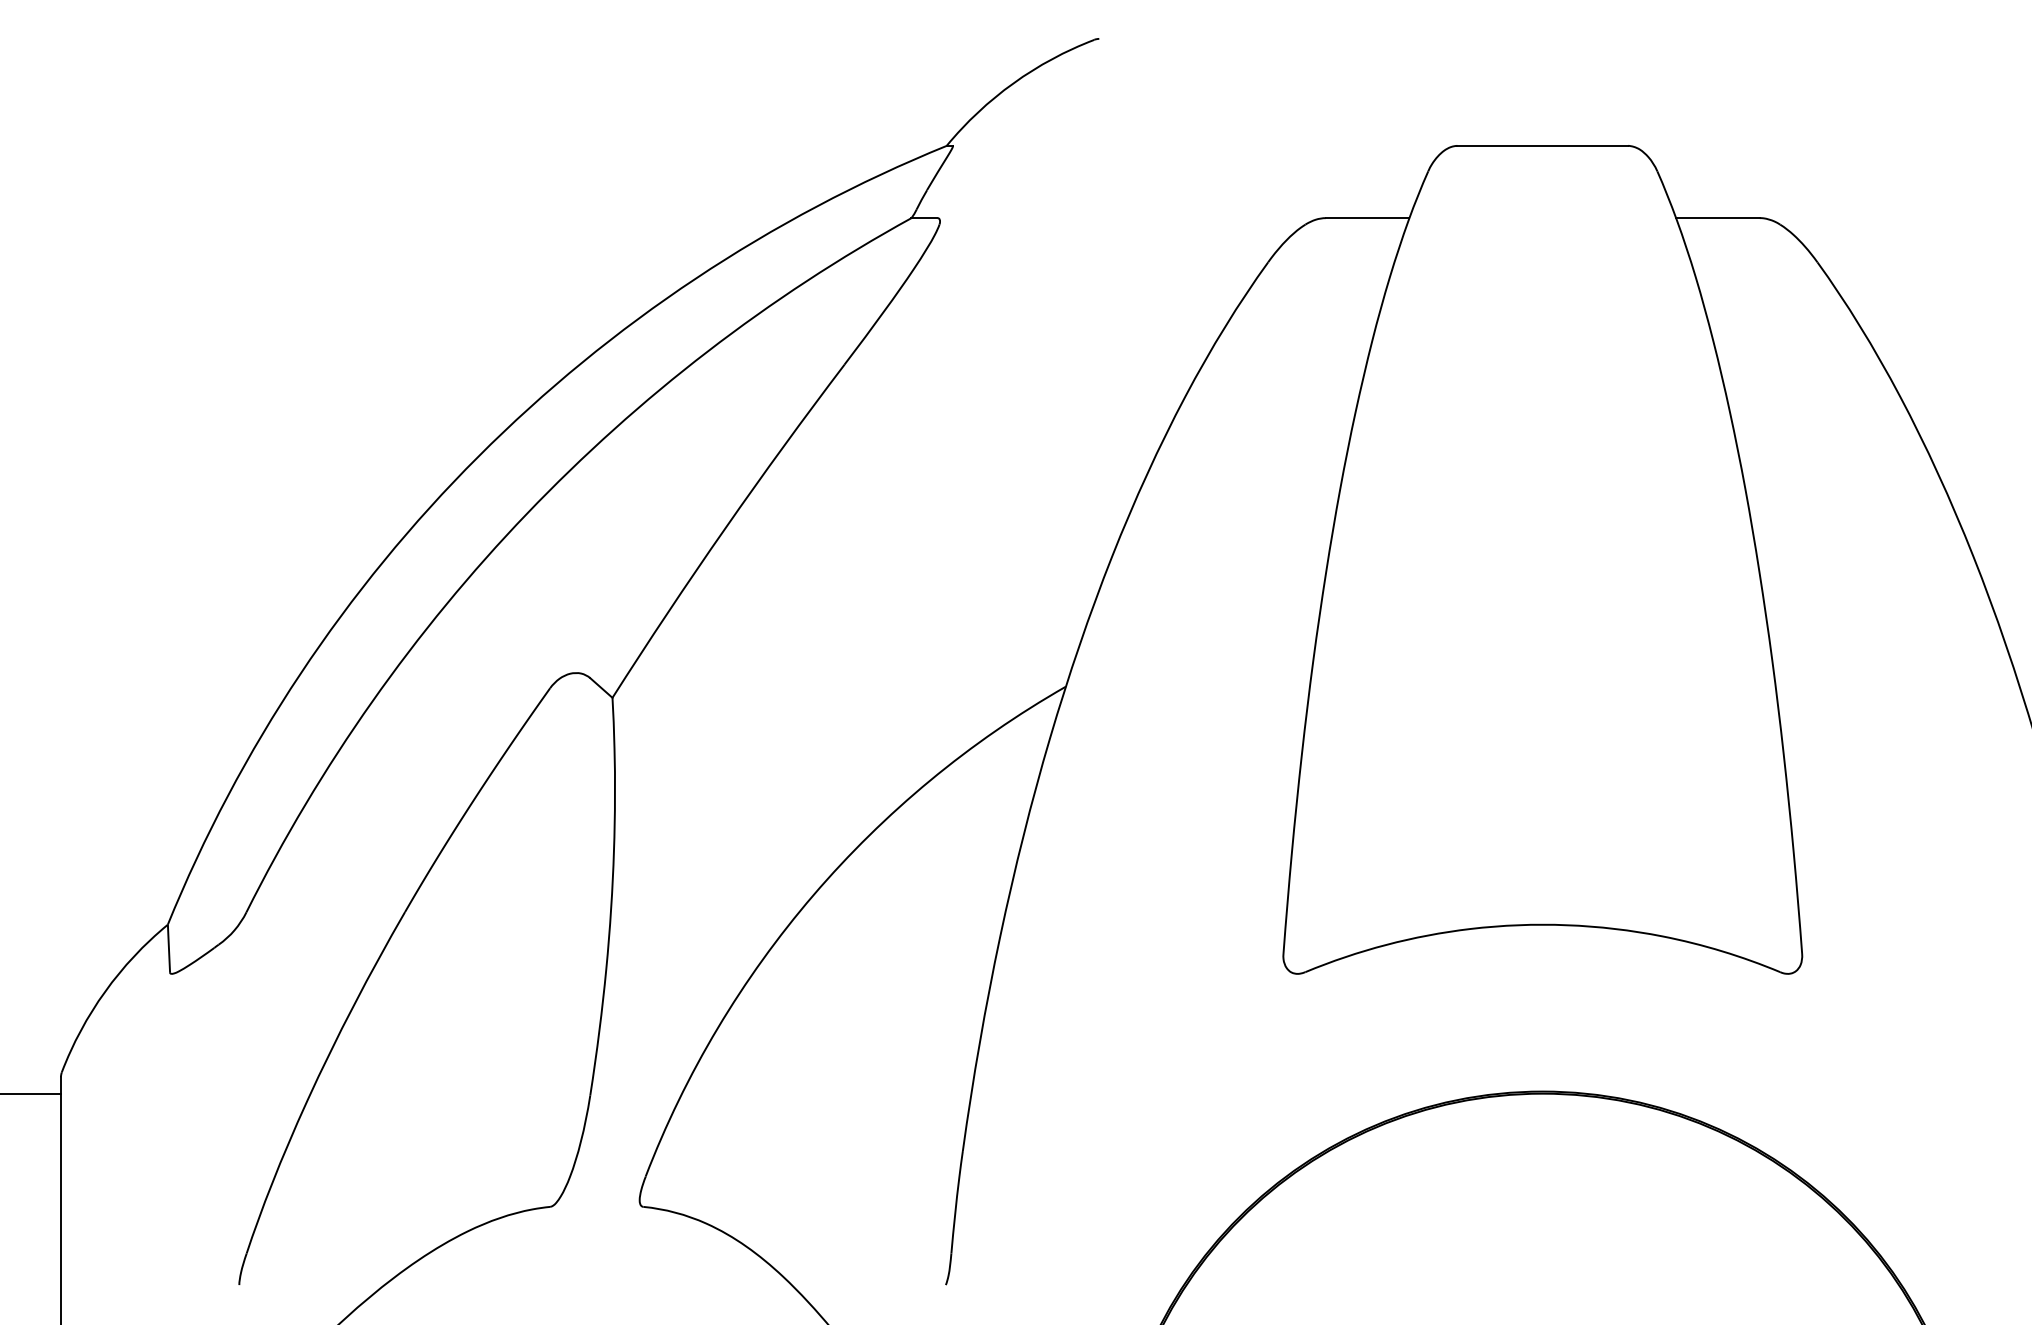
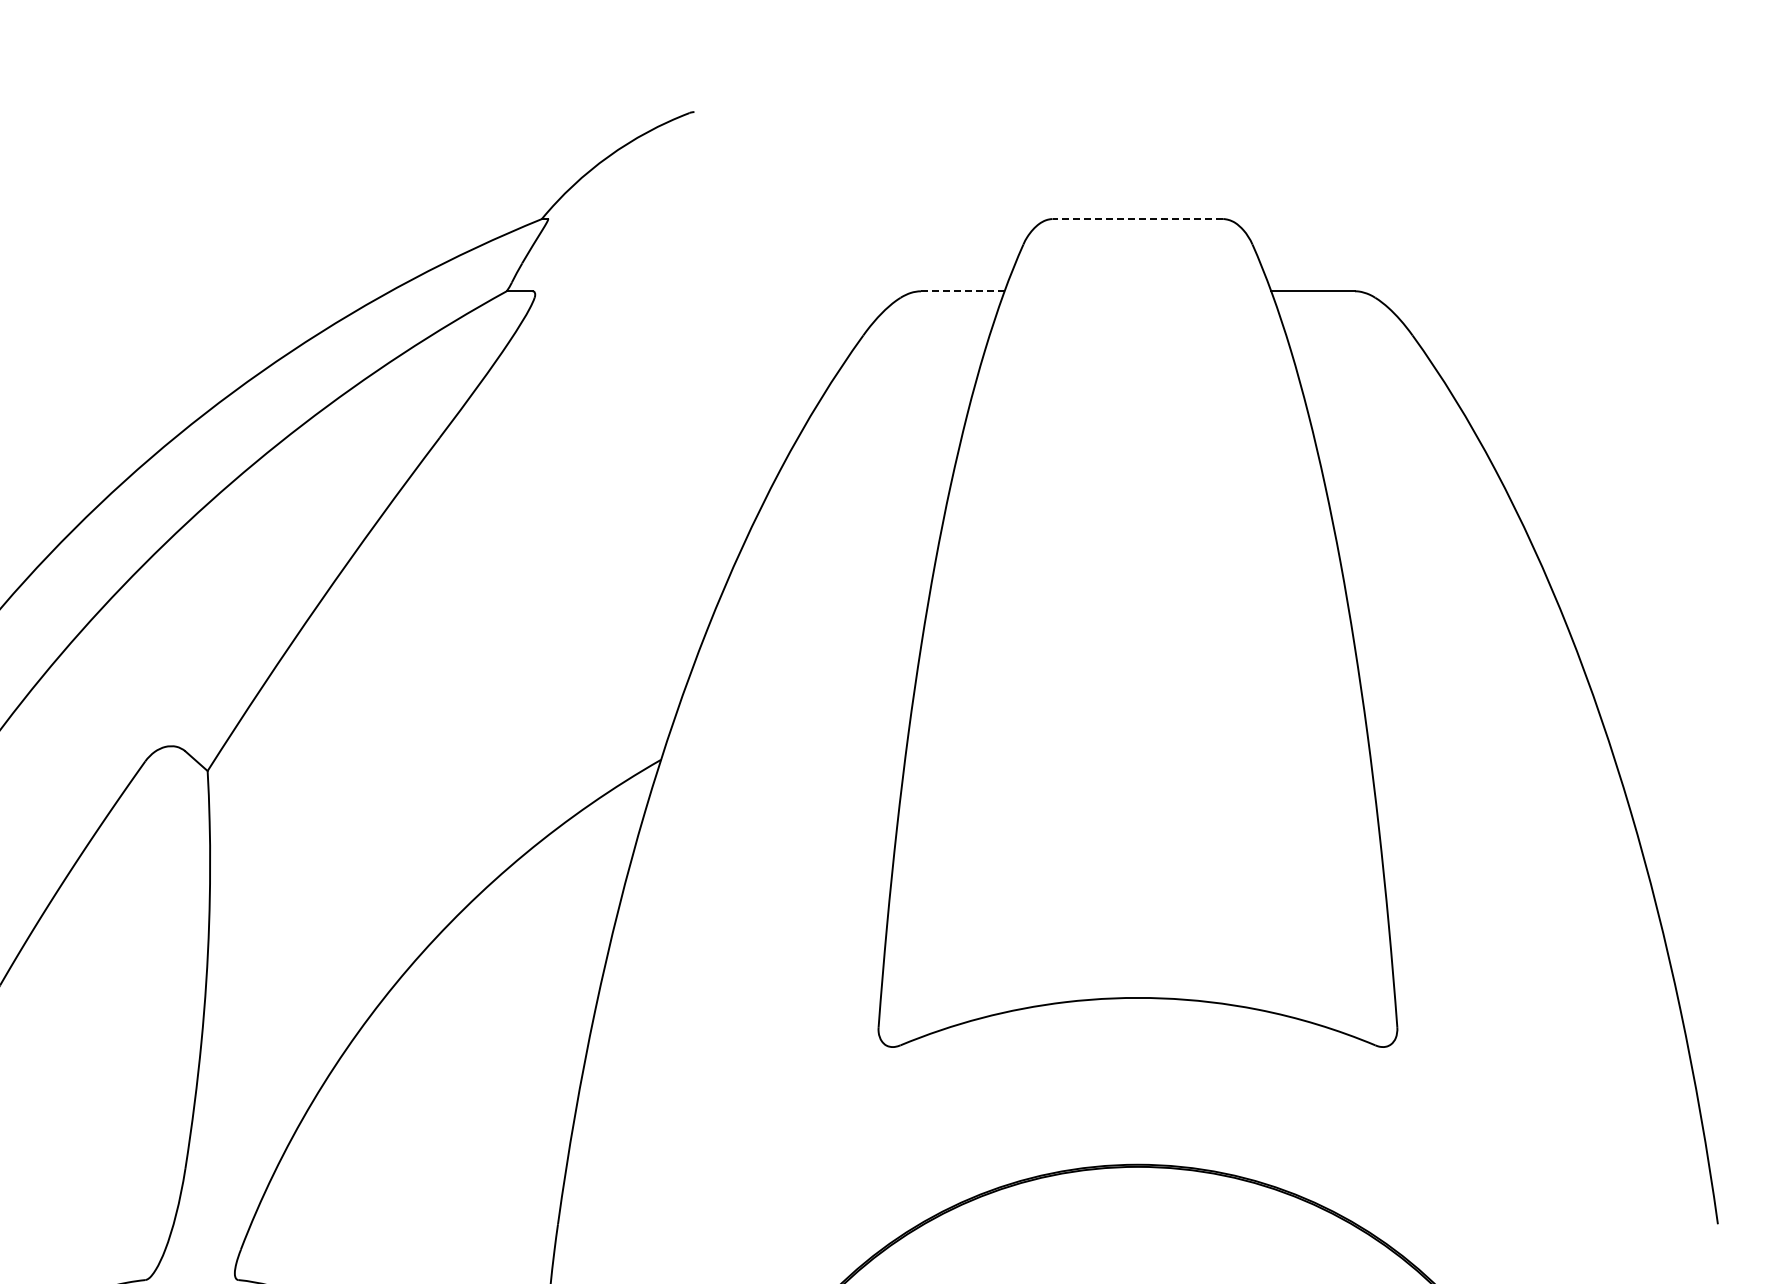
line: (1542, 145) -> (1137, 218), solid -> dashed
line: (1367, 218) -> (962, 291), solid -> dashed

